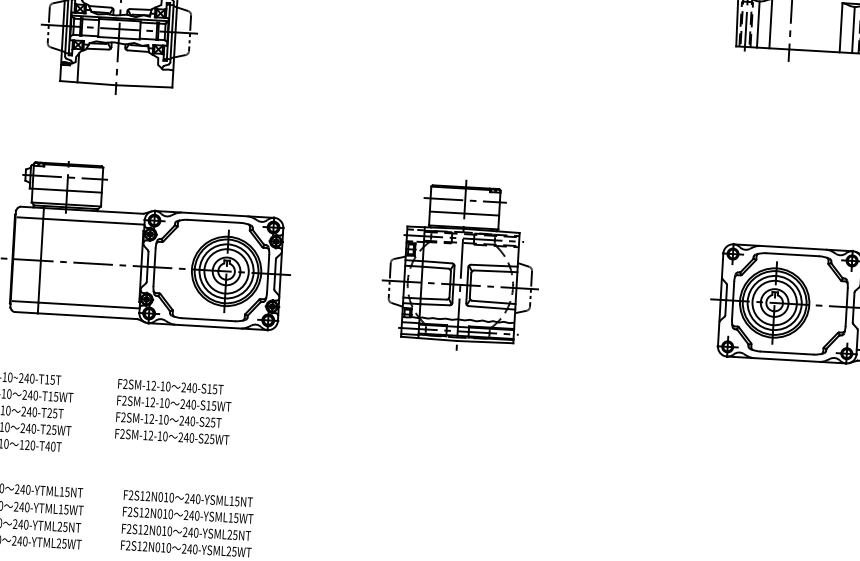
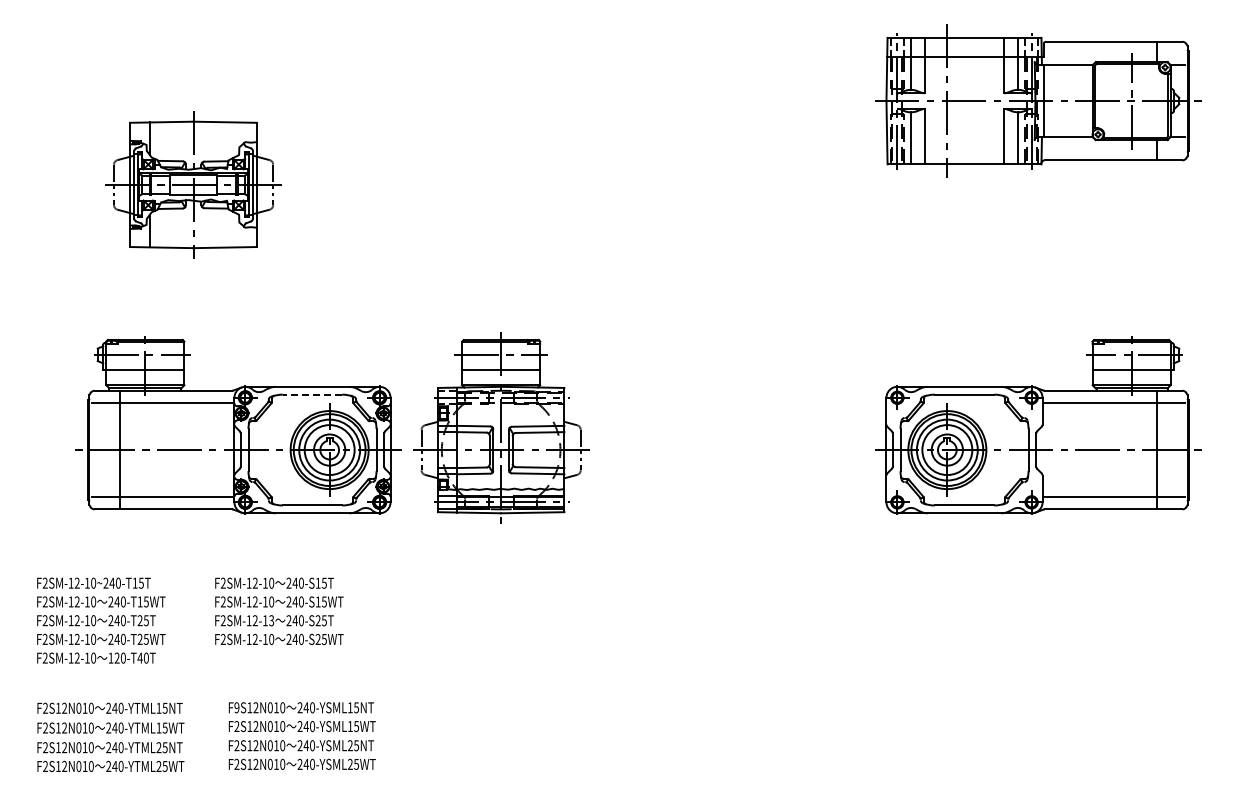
line: (214, 221) -> (312, 394), solid -> dashed
part: (461, 264) -> (501, 427), moved
text: (166, 419) -> (271, 620), F2SM-12-10 -> F2SM-12-13
text: (130, 495) -> (236, 707), F2S12N010 -> F9S12N010

